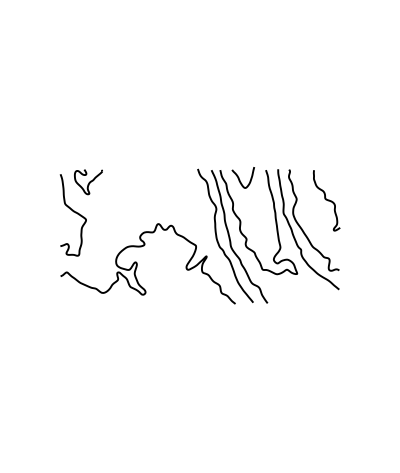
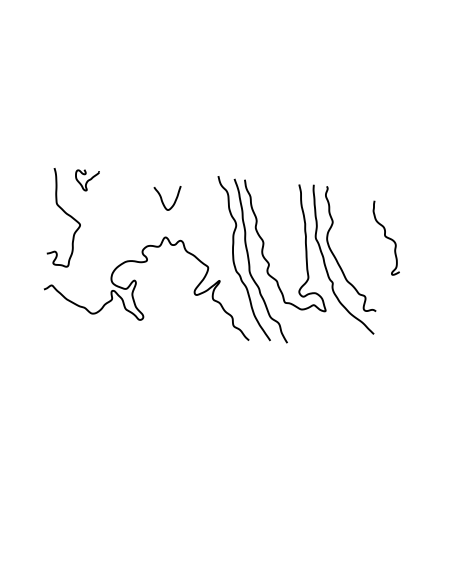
curve: (240, 179) -> (163, 199), moved
part: (88, 182) -> (86, 180), size x0.7
curve: (326, 200) -> (386, 238), moved

